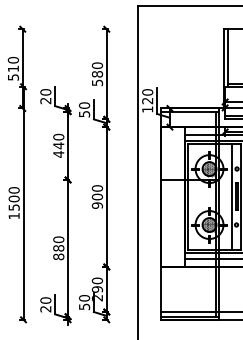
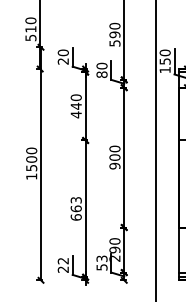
text: (97, 74) -> (114, 35), 580 -> 590
text: (147, 100) -> (164, 61), 120 -> 150
text: (84, 113) -> (101, 74), 50 -> 80
text: (58, 248) -> (75, 209), 880 -> 663
text: (84, 298) -> (101, 259), 50 -> 53
text: (45, 300) -> (62, 261), 20 -> 22

